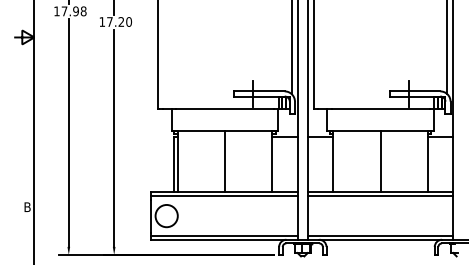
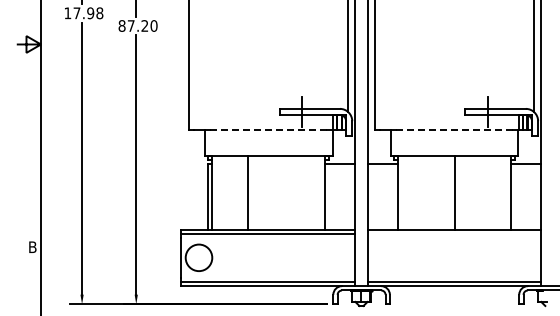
text: (101, 21) -> (121, 25), 17.20 -> 87.20
line: (224, 108) -> (268, 129), solid -> dashed
line: (380, 108) -> (454, 129), solid -> dashed
line: (224, 161) -> (247, 192), moved
line: (380, 195) -> (454, 233), removed

